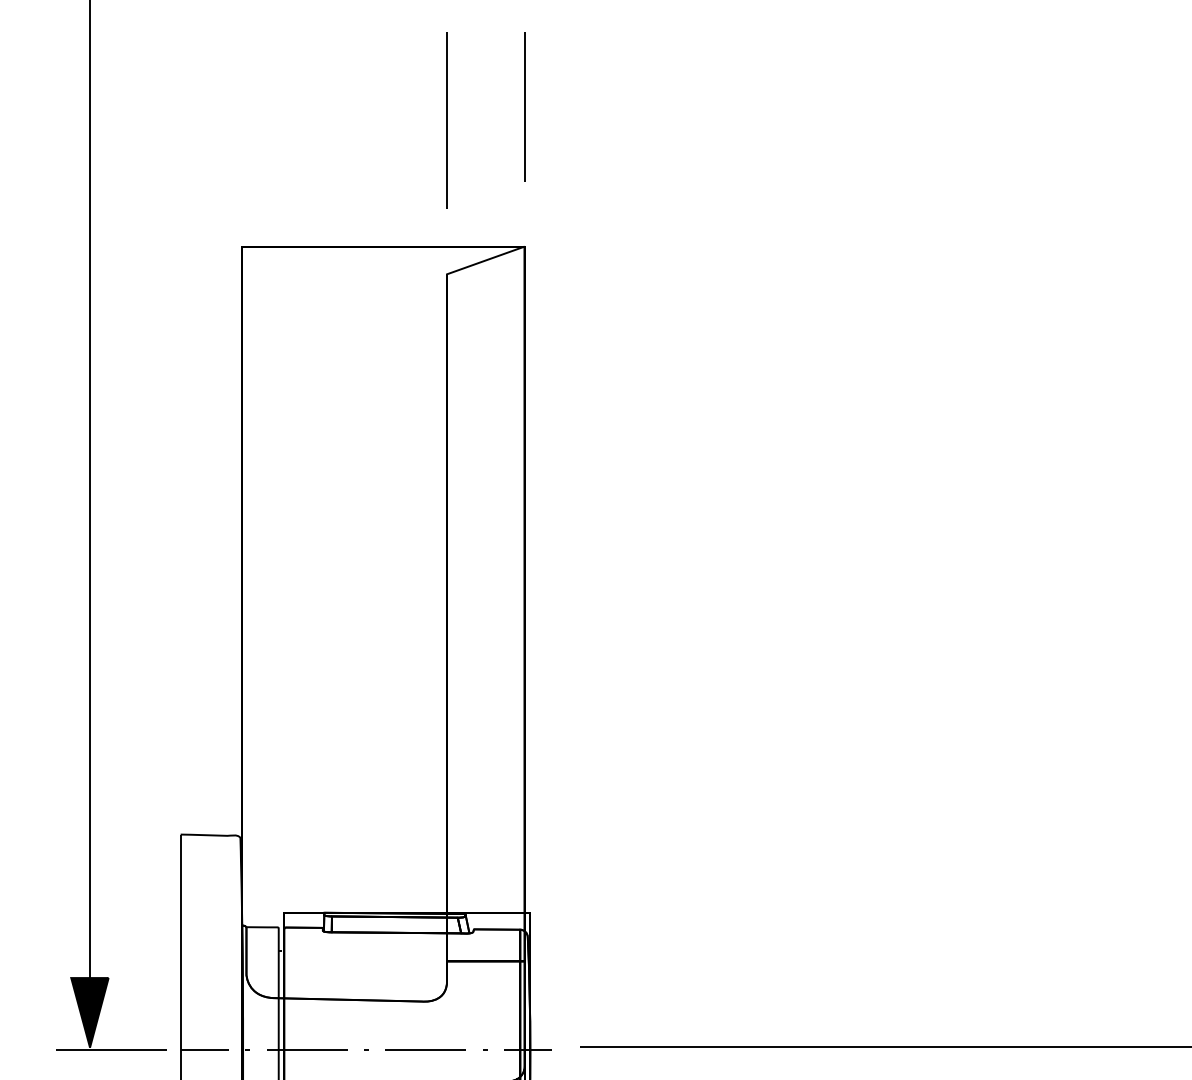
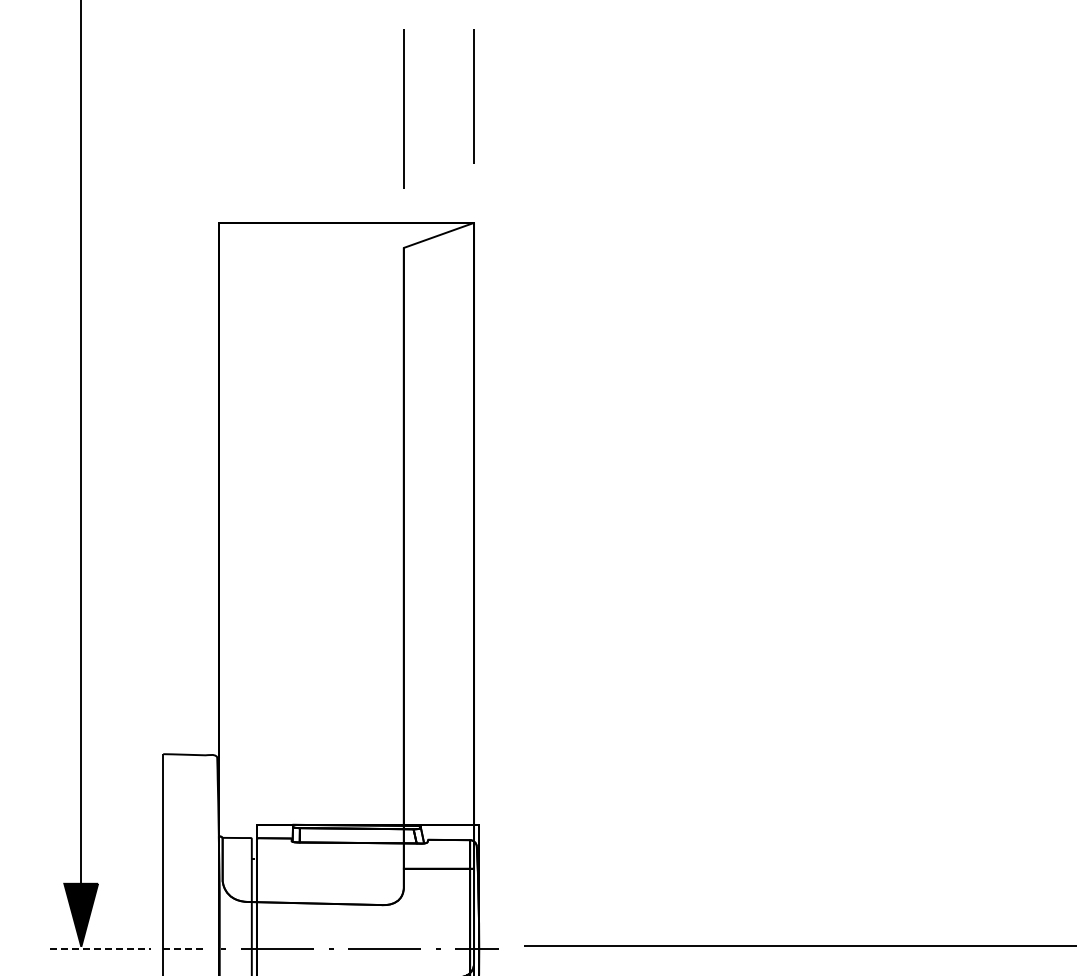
line: (111, 1049) -> (100, 948), solid -> dashed
line: (205, 1049) -> (185, 948), solid -> dashed

